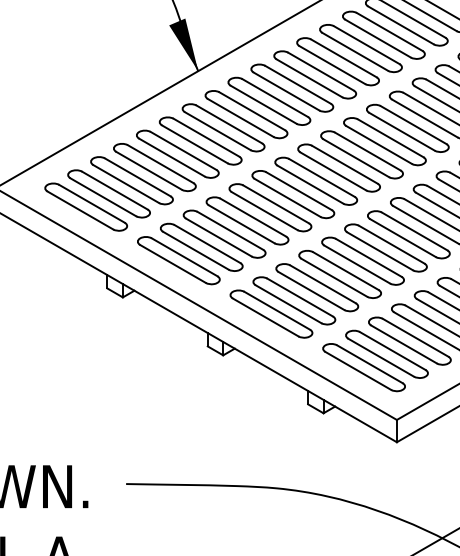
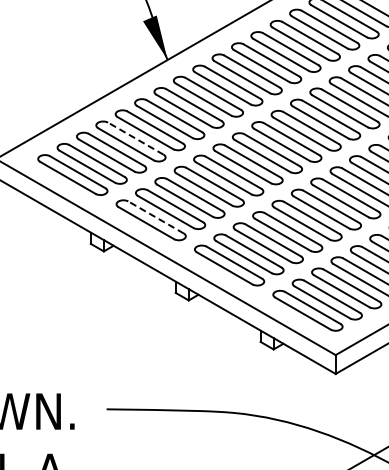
line: (160, 163) -> (135, 138), solid -> dashed
line: (183, 257) -> (155, 217), solid -> dashed

